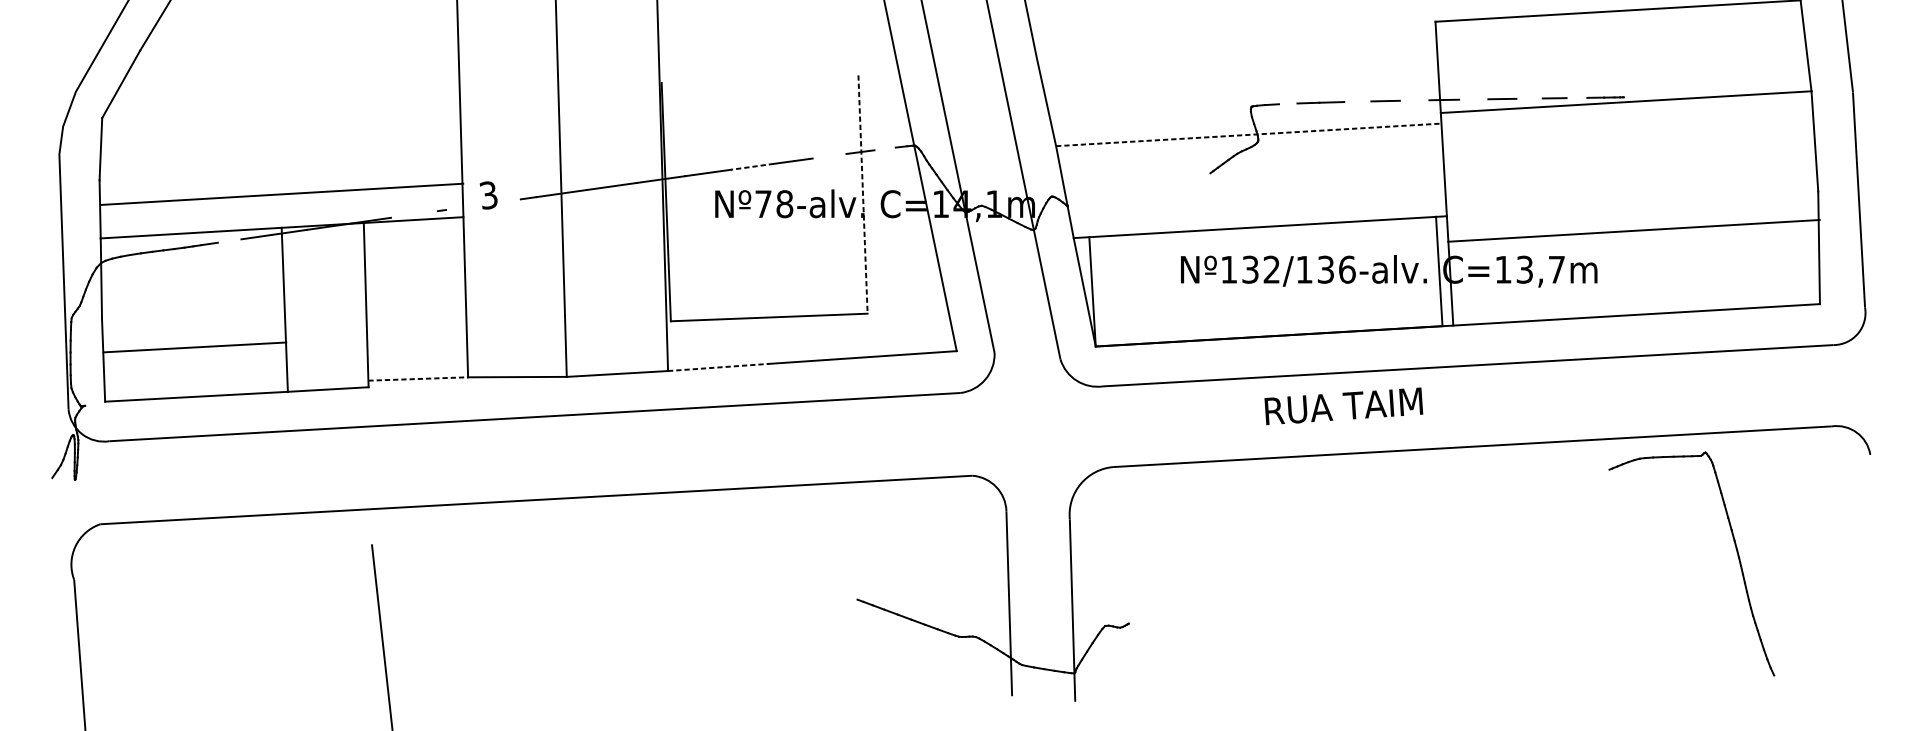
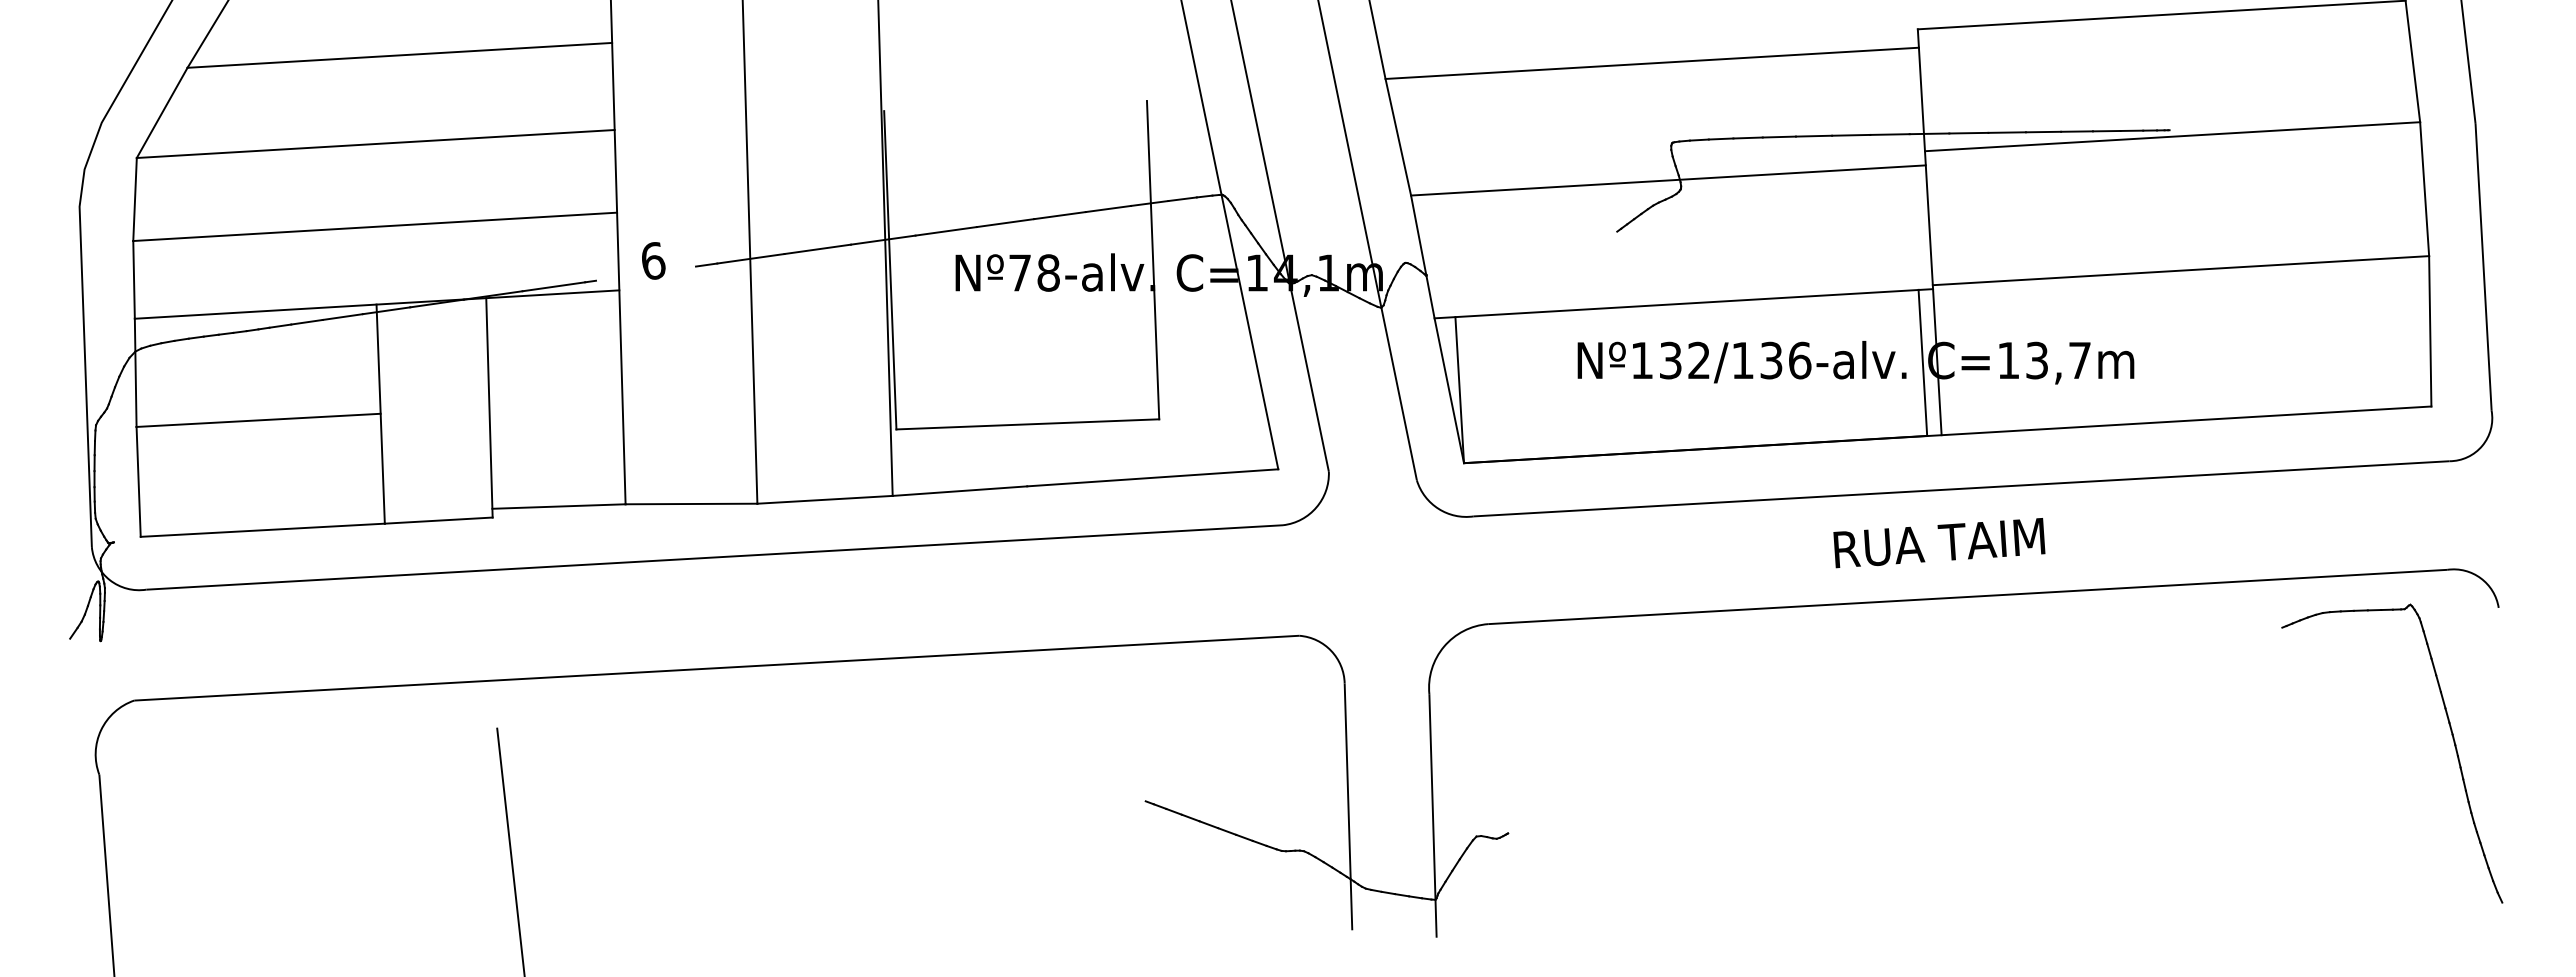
line: (298, 40) -> (399, 54), added
line: (1236, 46) -> (1651, 62), added
line: (1576, 97) -> (2106, 130), added
line: (1473, 98) -> (1968, 132), added
line: (1529, 98) -> (2043, 131), added
line: (1414, 100) -> (1889, 134), added
line: (1357, 101) -> (1813, 135), added
line: (1287, 103) -> (1720, 138), added
line: (280, 107) -> (375, 144), added
line: (1248, 134) -> (1668, 180), dashed -> solid
line: (885, 149) -> (1182, 199), added
line: (829, 155) -> (1108, 208), added
line: (752, 167) -> (1005, 223), dashed -> solid
line: (282, 194) -> (375, 226), moved
line: (863, 194) -> (1153, 260), dashed -> solid
text: (489, 195) -> (653, 261), 3 -> 6
line: (414, 214) -> (553, 286), added
line: (1633, 230) -> (2180, 270), moved
line: (229, 240) -> (306, 321), added
line: (194, 346) -> (258, 419), moved
line: (718, 367) -> (960, 491), dashed -> solid
line: (417, 378) -> (558, 506), dashed -> solid
text: (1343, 406) -> (1939, 543), moved
part: (1736, 553) -> (2452, 739), moved

